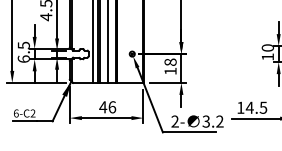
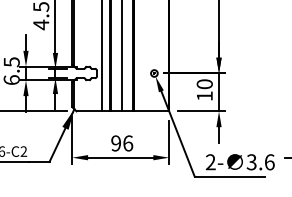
text: (170, 61) -> (204, 83), 18 -> 10
text: (103, 107) -> (116, 143), 46 -> 96
text: (219, 121) -> (269, 162), 3.2 -> 3.6

